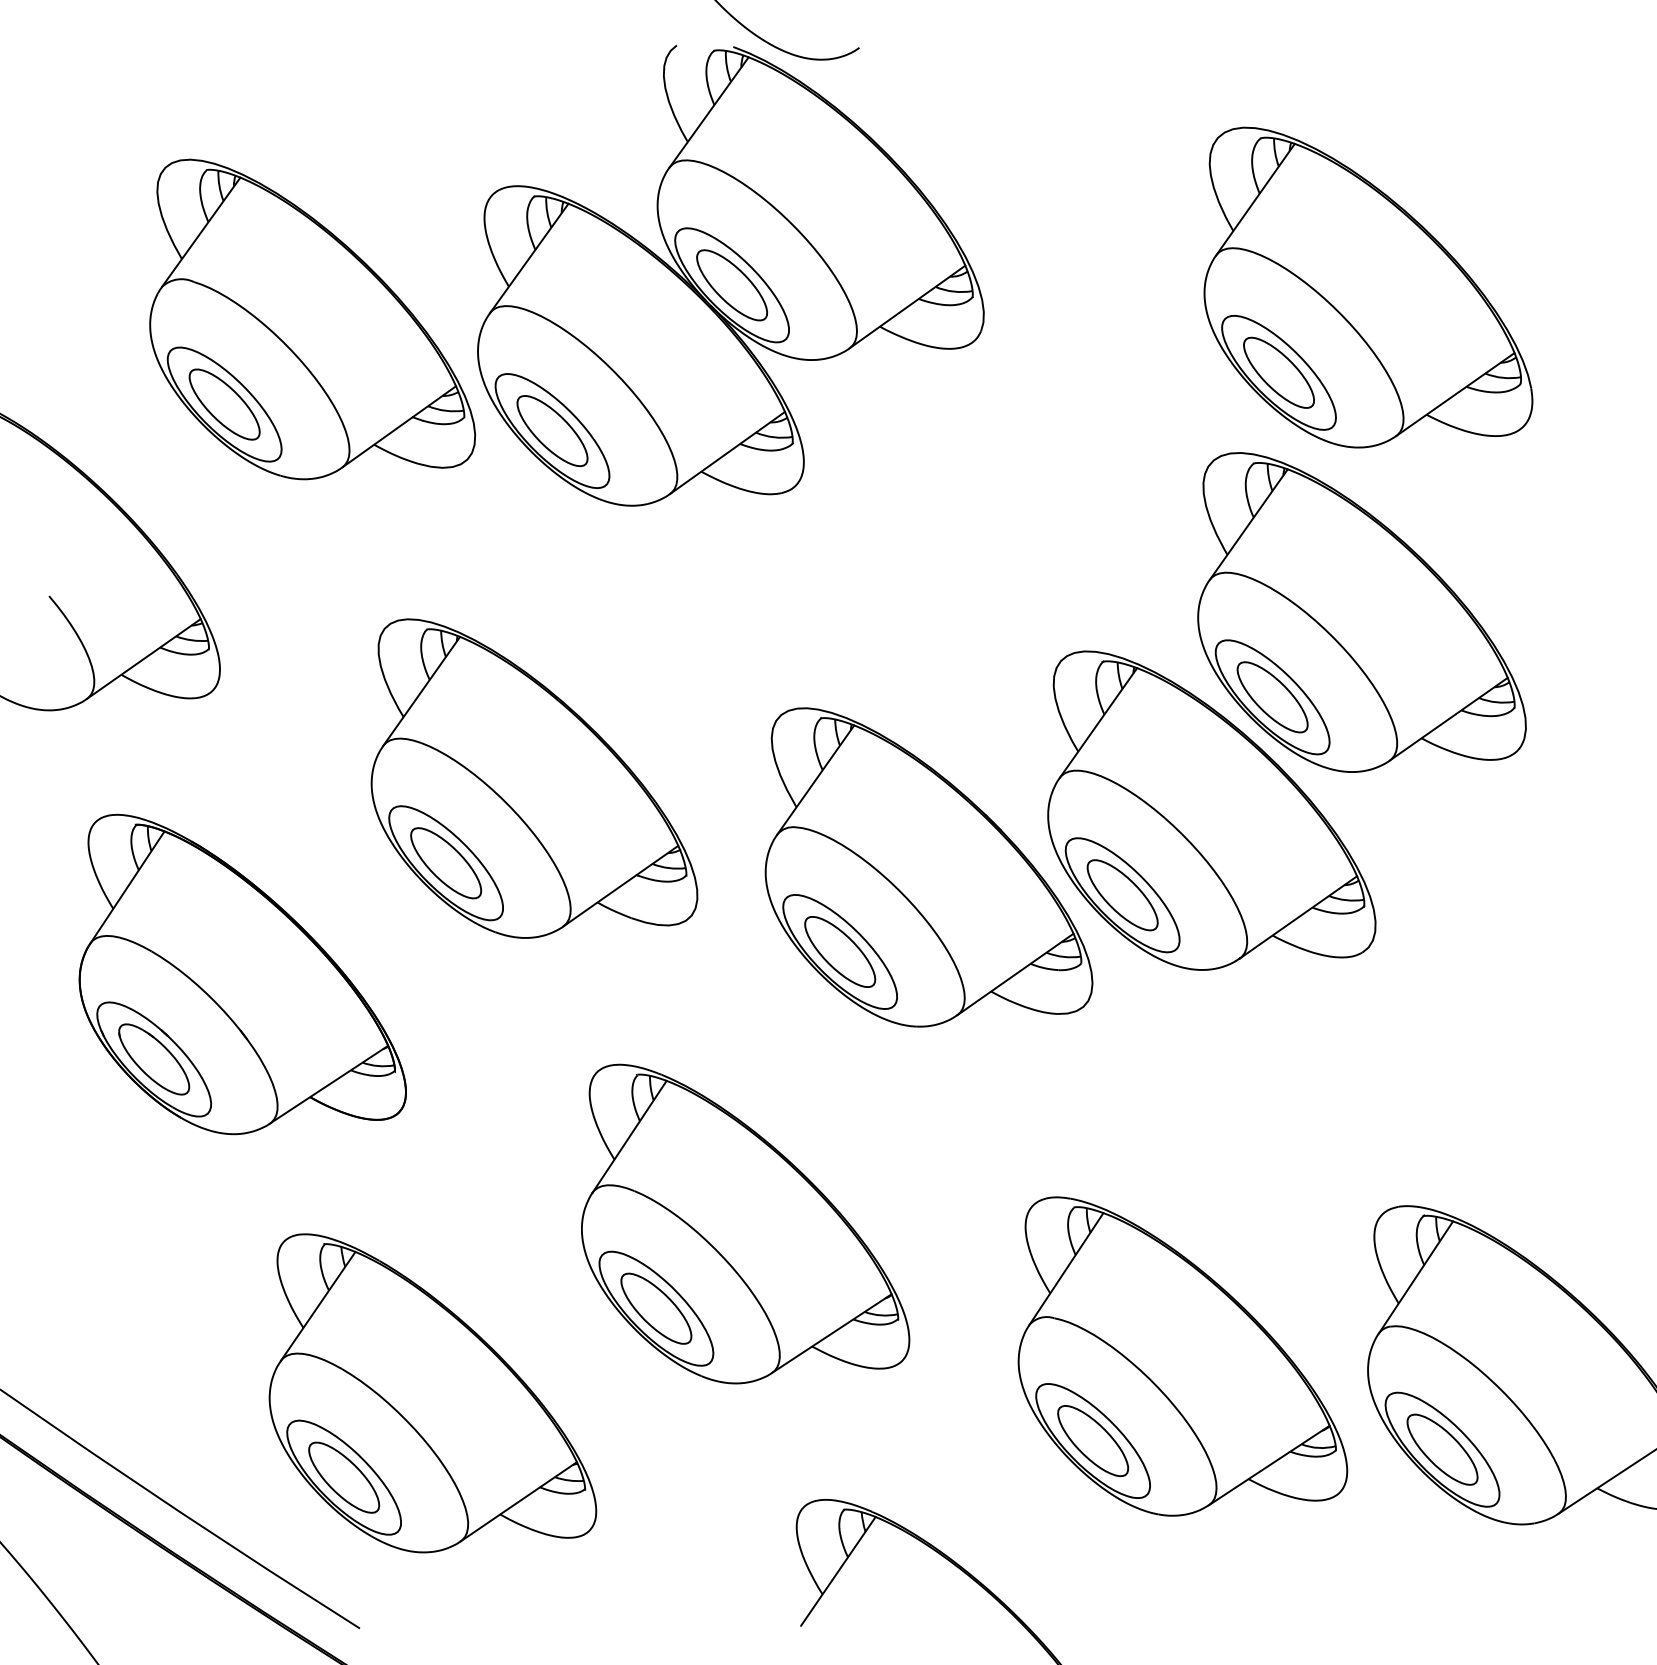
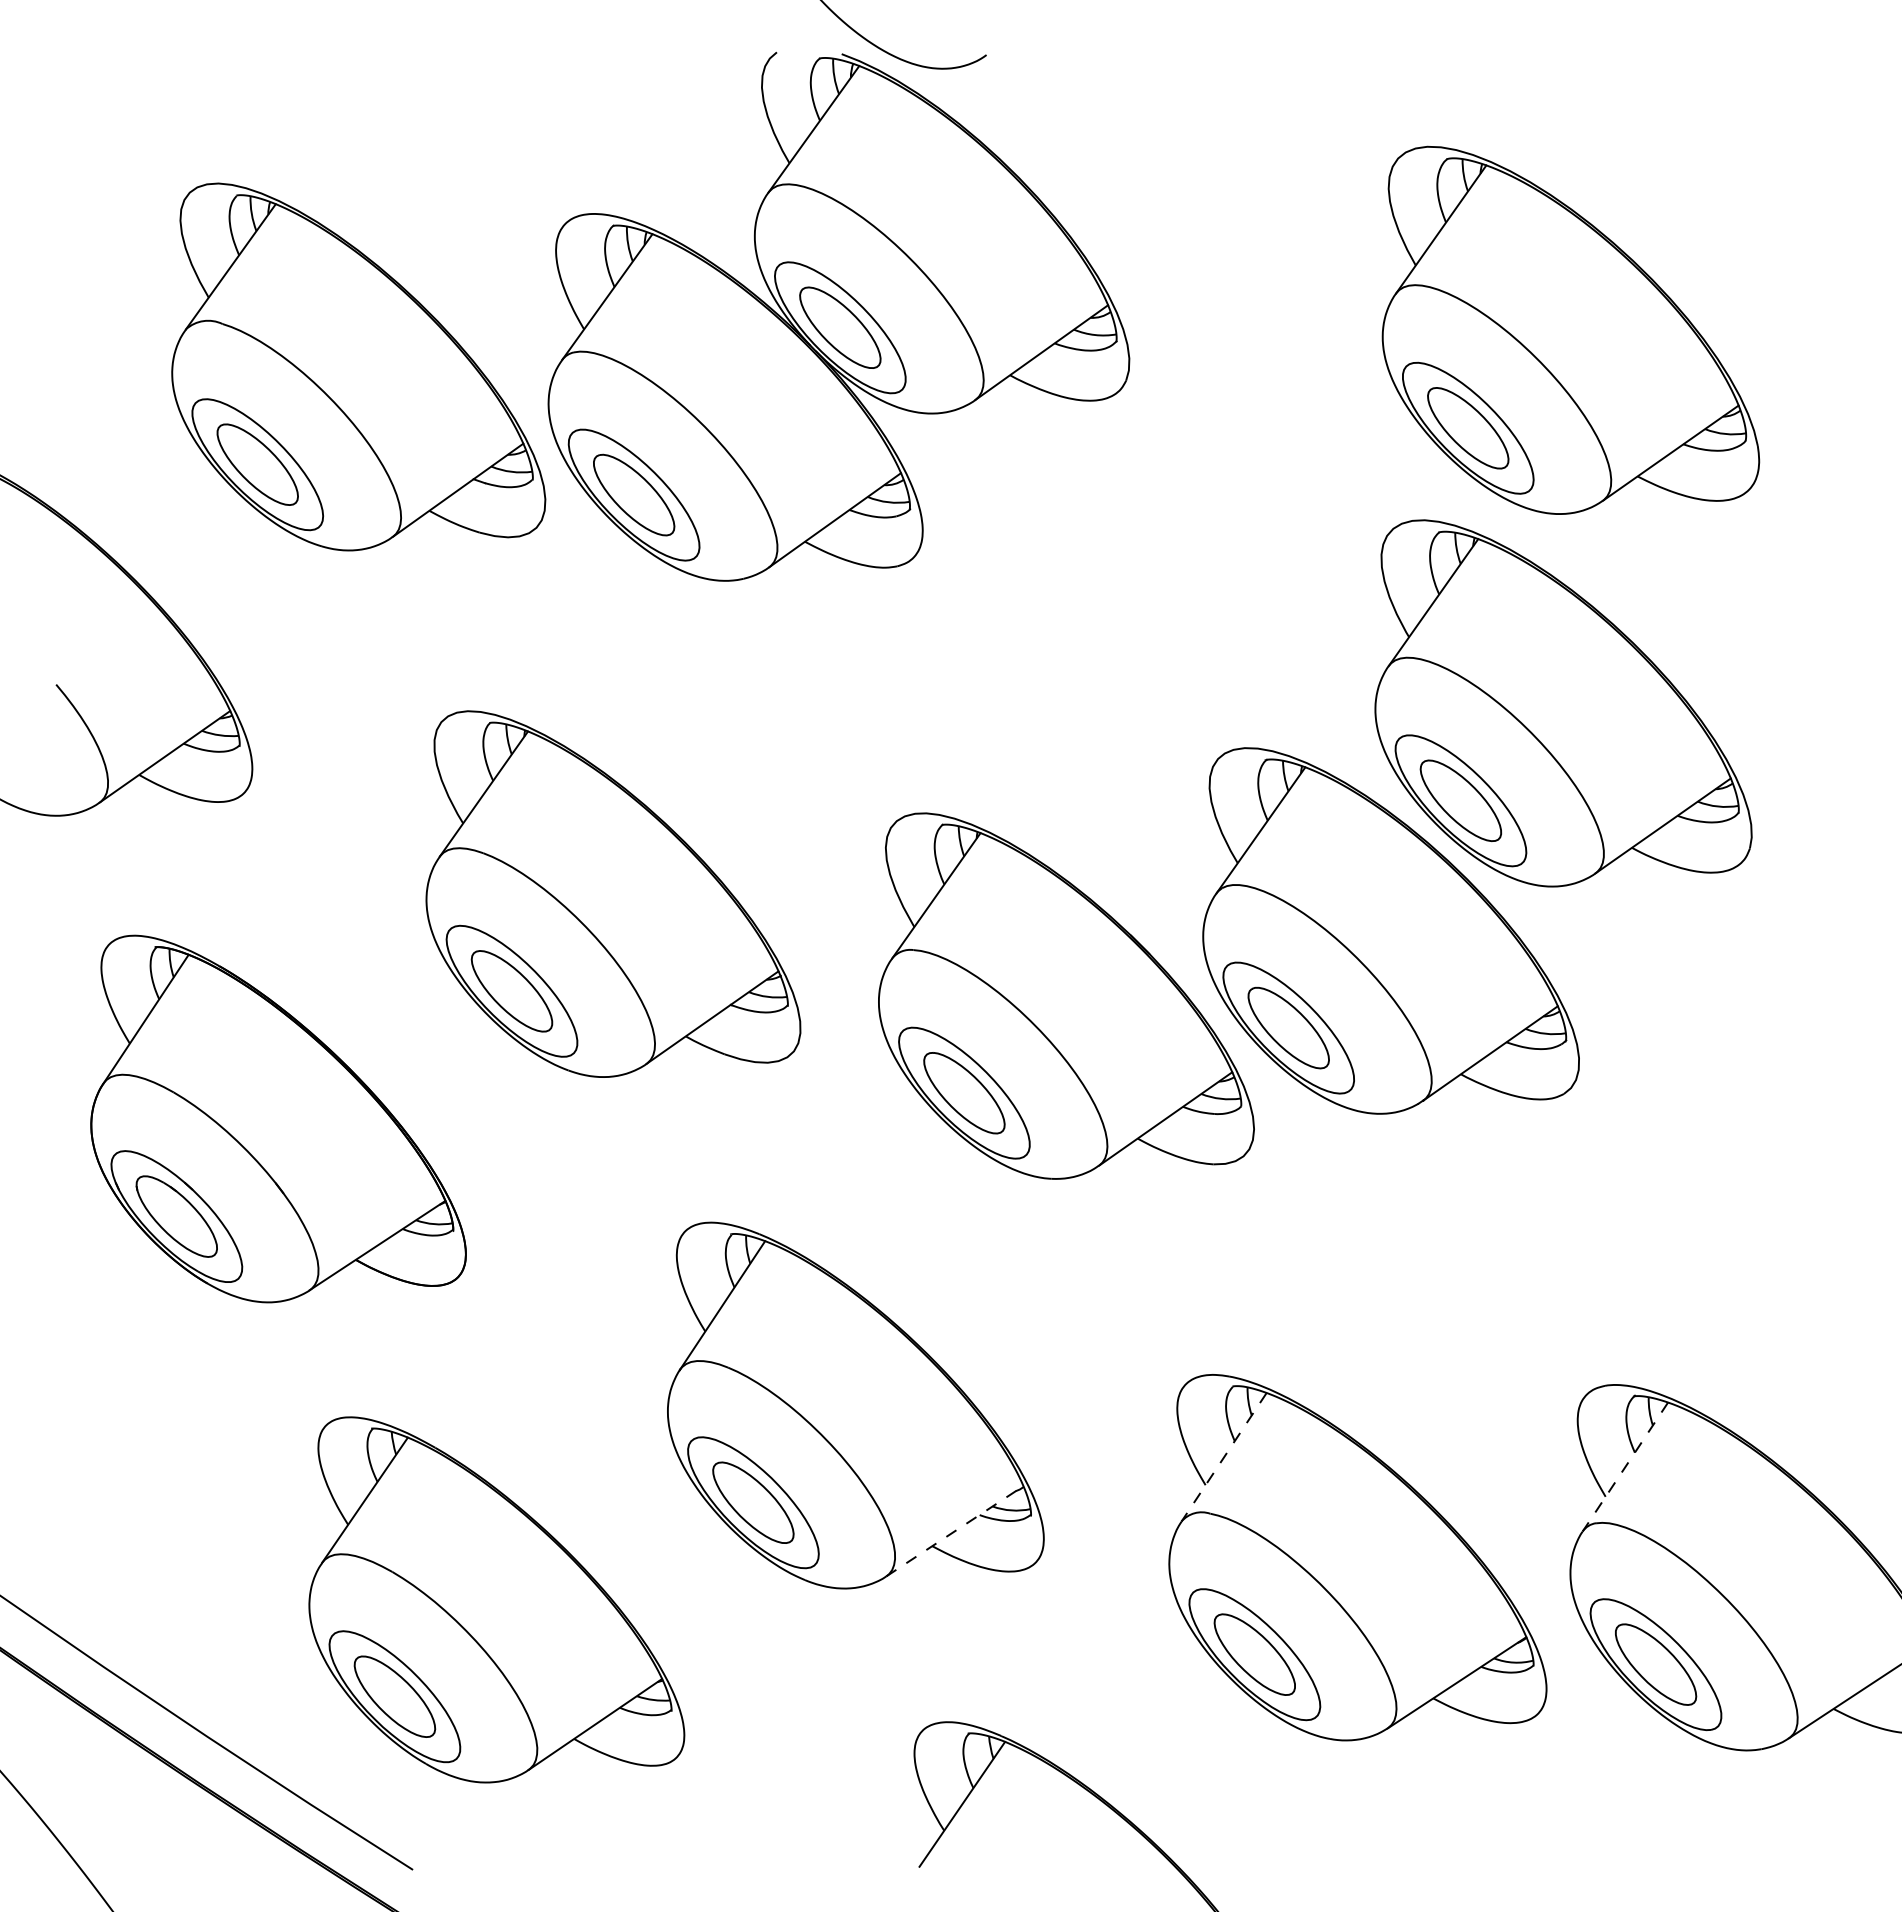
line: (1065, 1269) -> (1223, 1457), solid -> dashed
line: (1415, 1278) -> (1625, 1467), solid -> dashed
line: (832, 1333) -> (955, 1531), solid -> dashed

